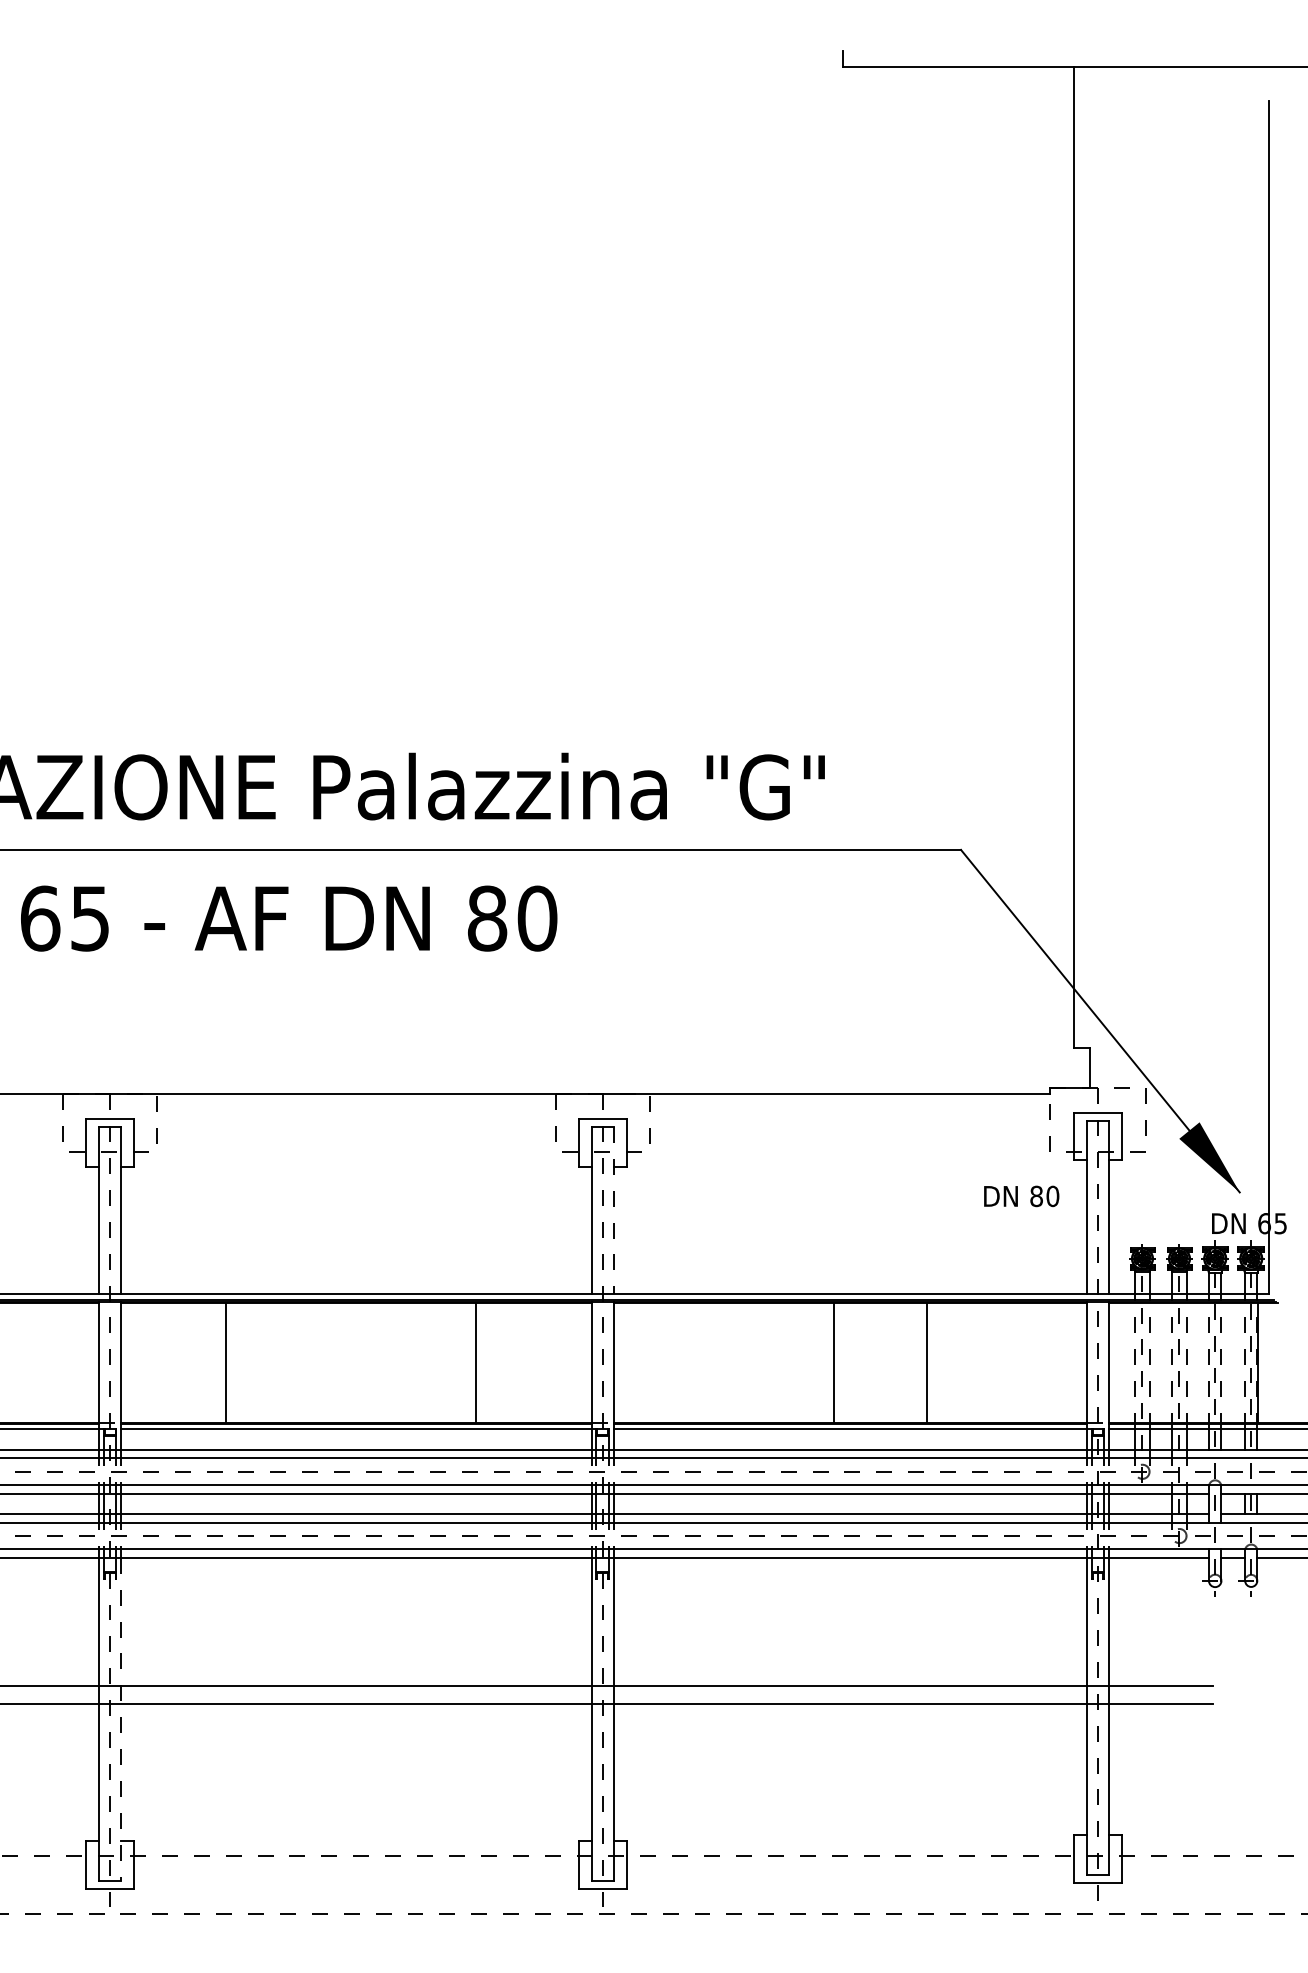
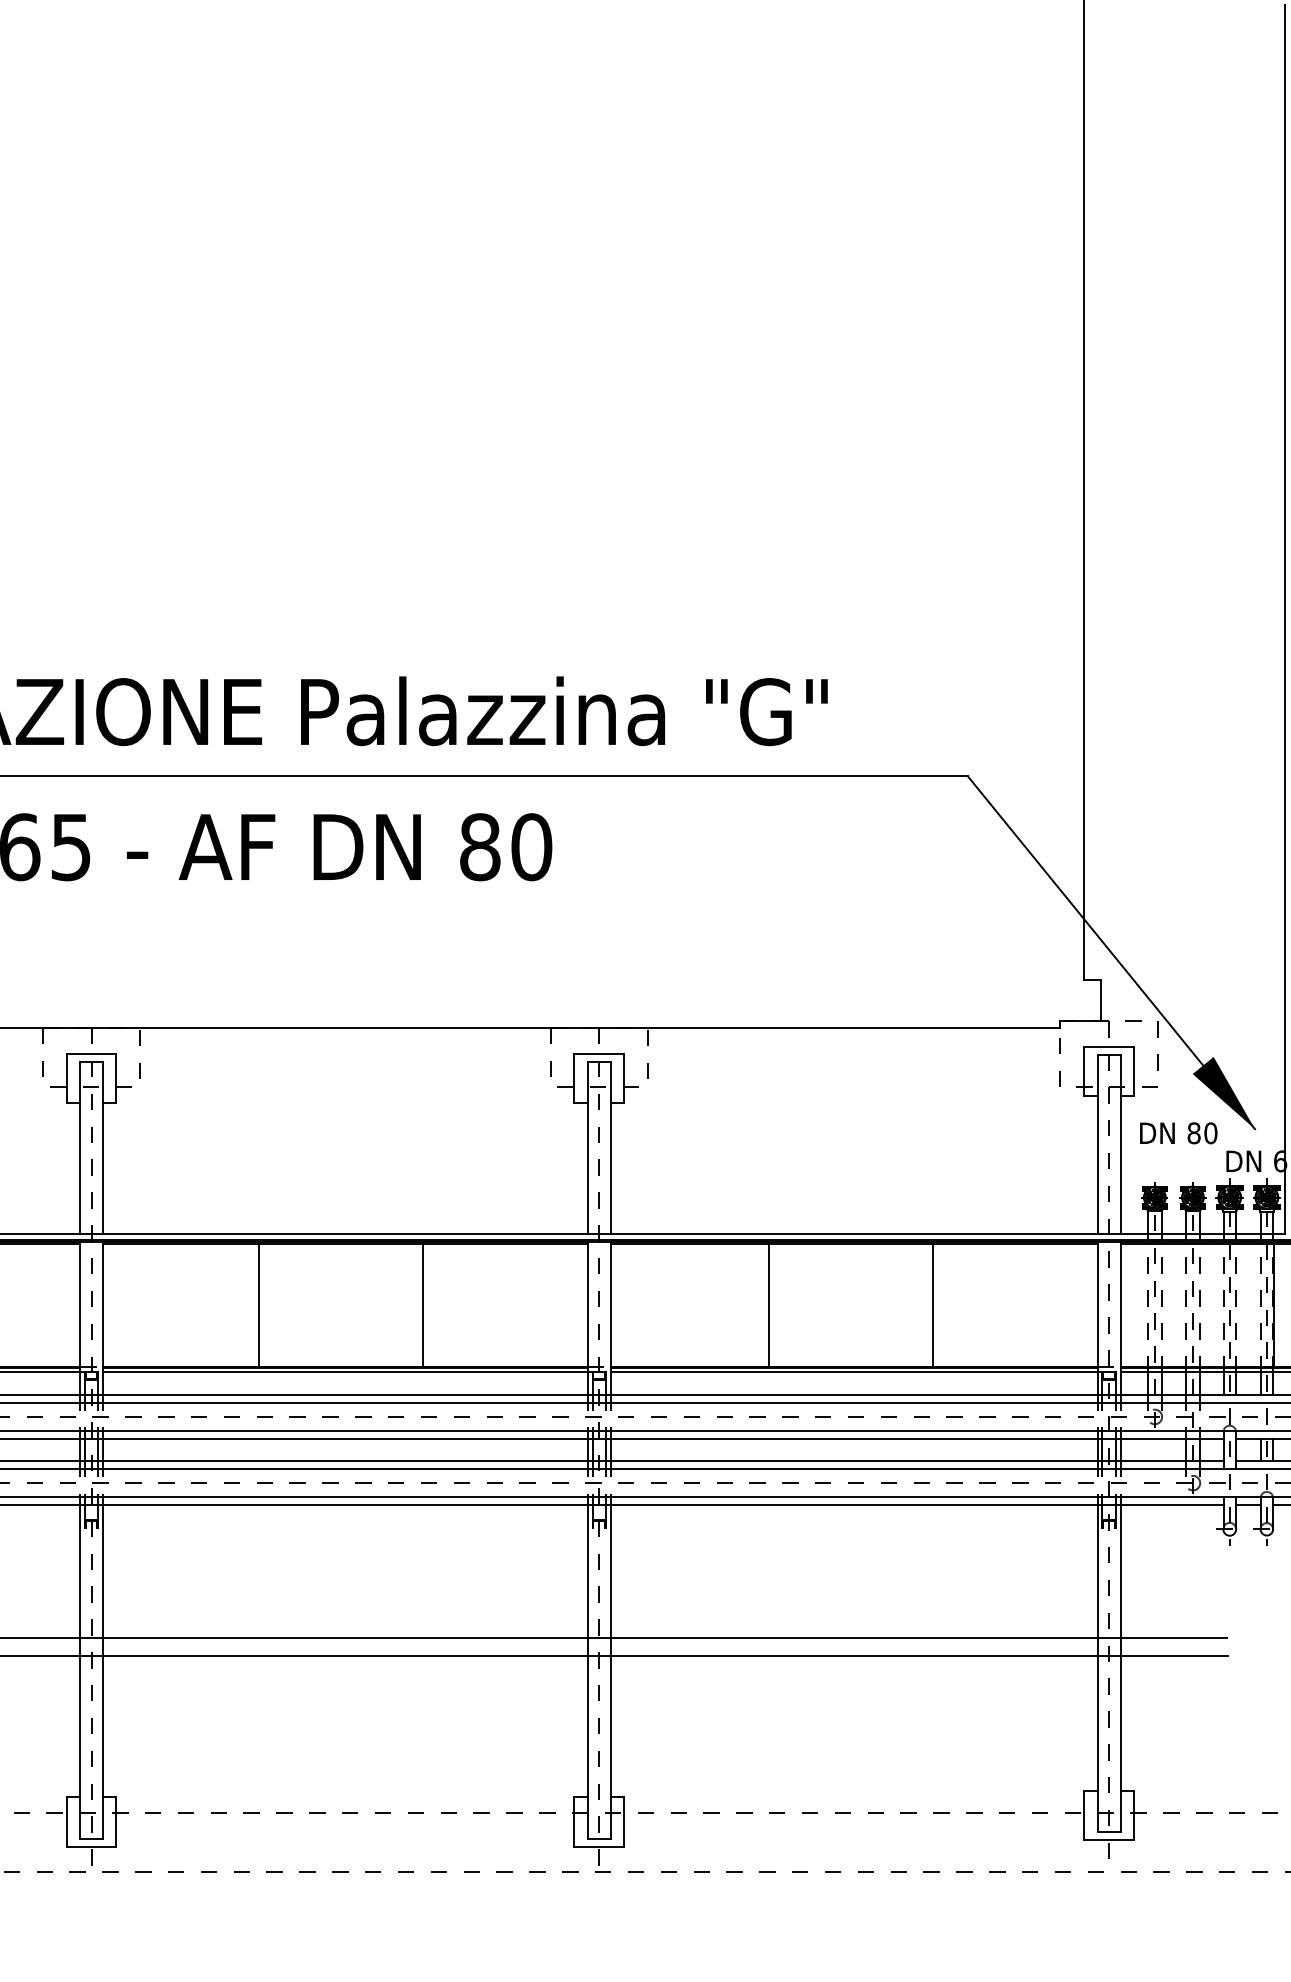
text: (1021, 1196) -> (1178, 1133), moved
line: (614, 1210) -> (611, 1147), dashed -> solid
line: (225, 1363) -> (258, 1305), moved
line: (476, 1363) -> (423, 1305), moved
line: (833, 1363) -> (768, 1305), moved
line: (121, 1719) -> (103, 1672), dashed -> solid

